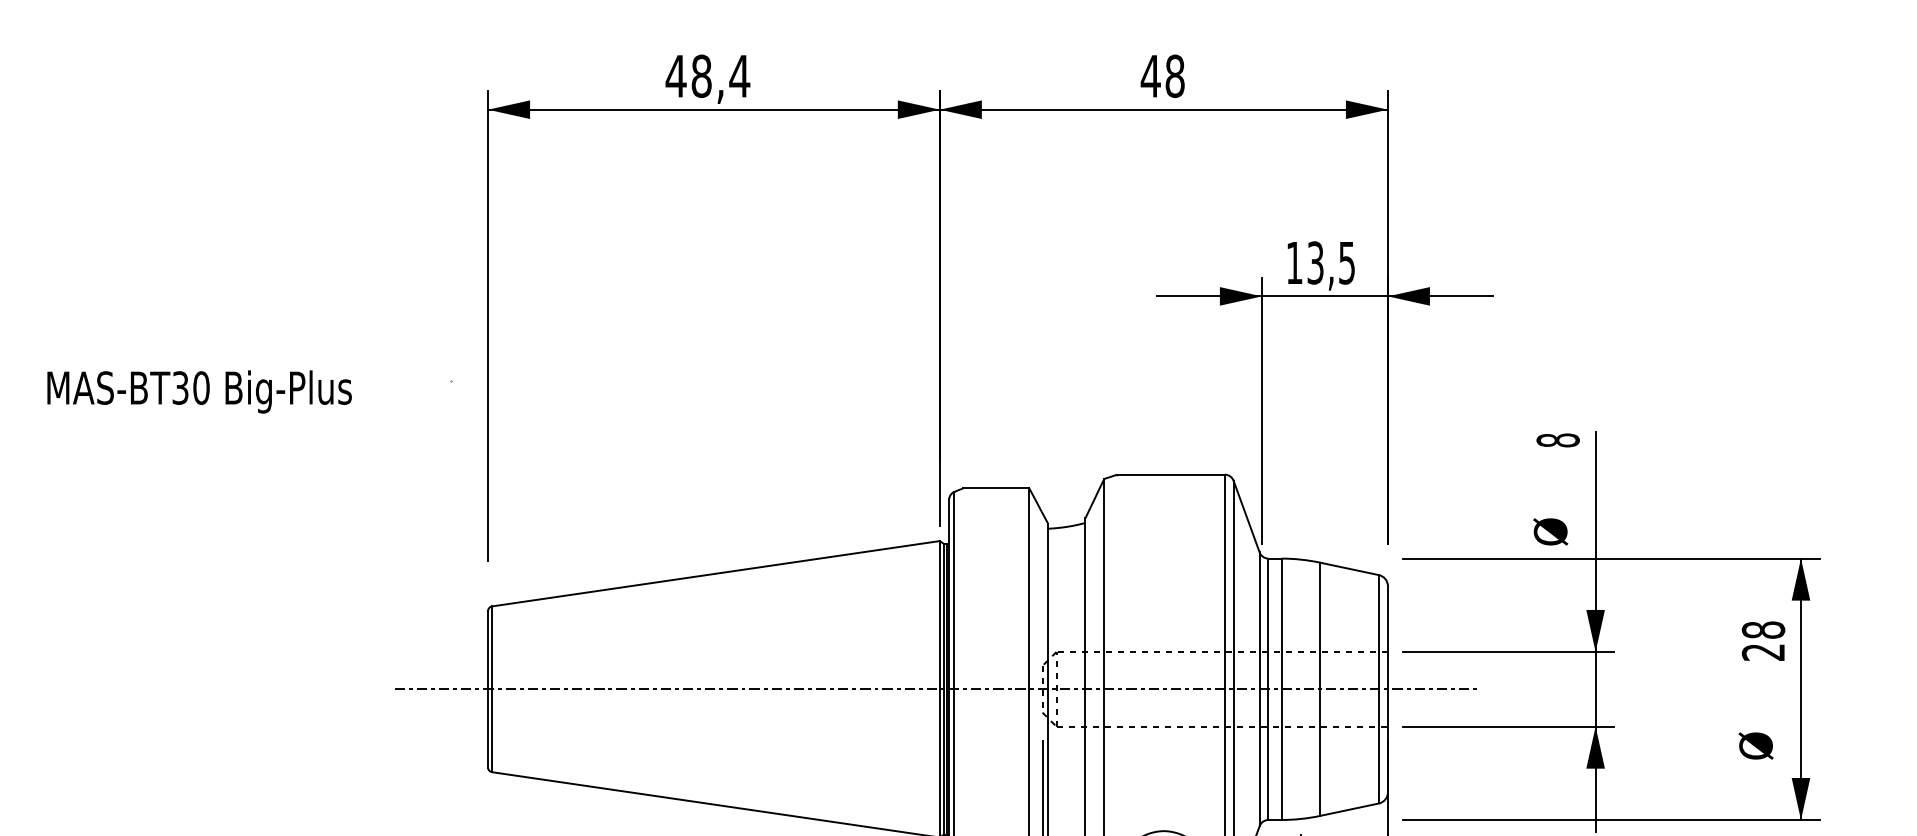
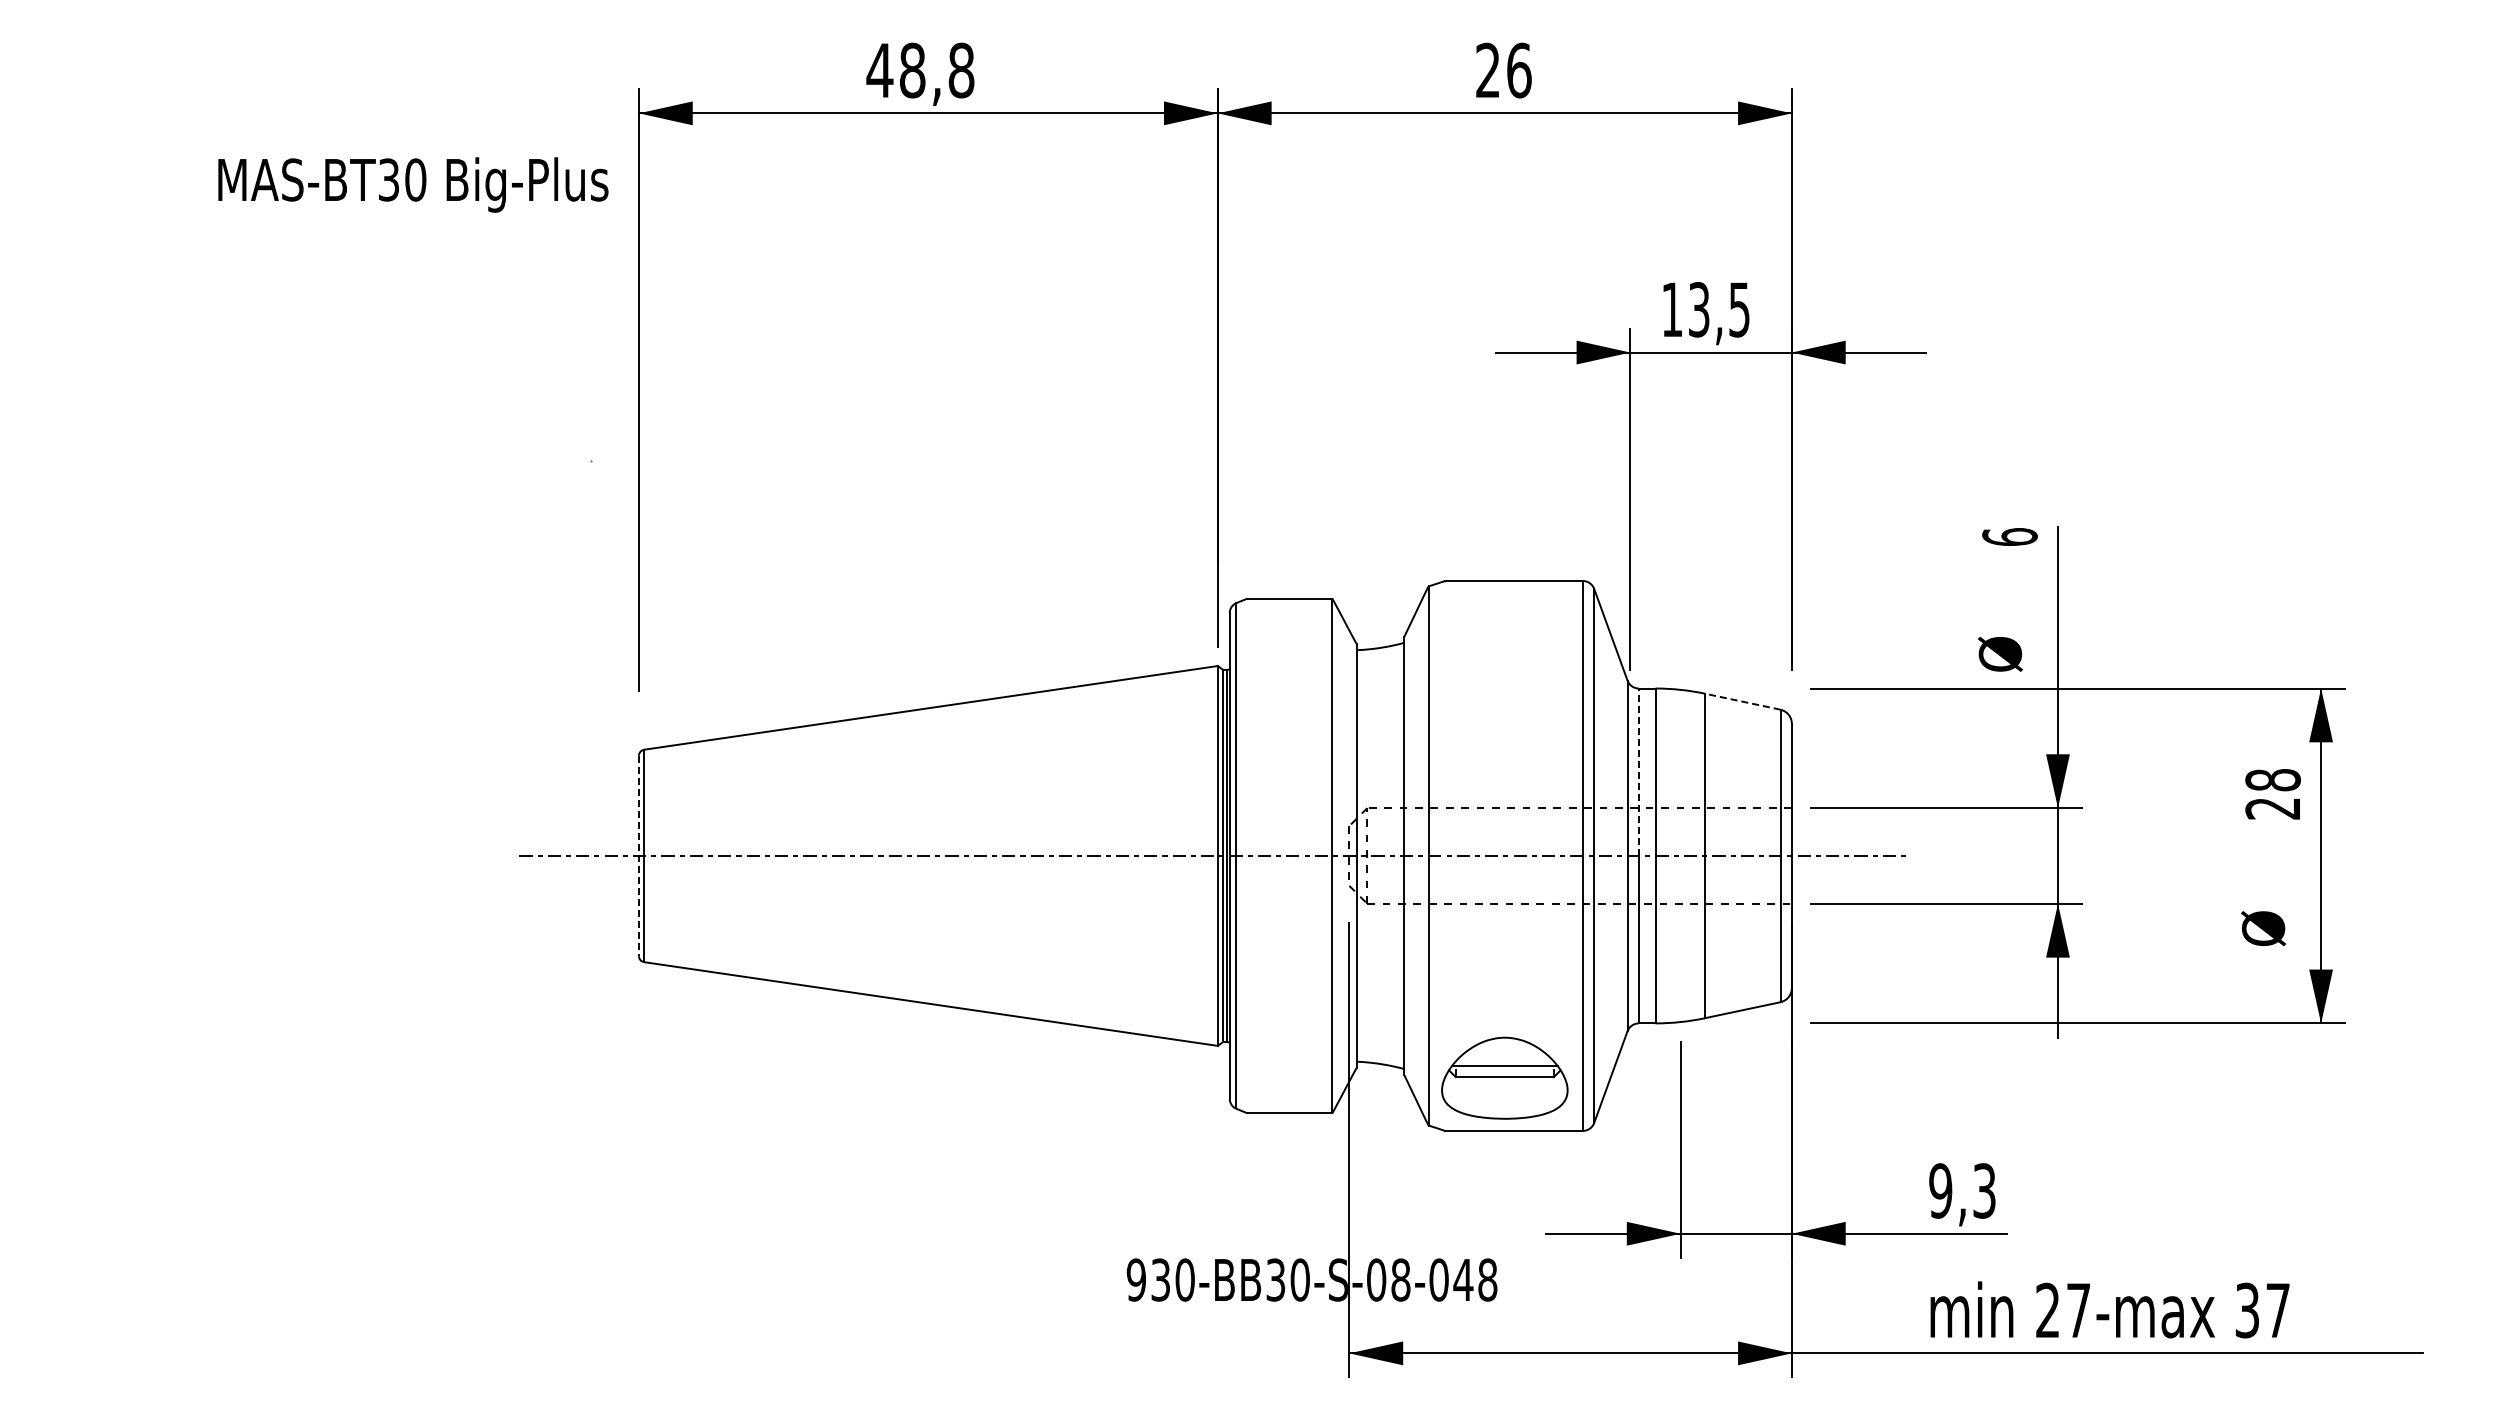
text: (739, 76) -> (961, 70), 48,4 -> 48,8
text: (1162, 76) -> (1503, 70), 48 -> 26
text: (199, 391) -> (413, 184), moved
text: (1557, 440) -> (2009, 537), 8 -> 6
line: (1349, 568) -> (1742, 701), solid -> dashed
line: (1268, 624) -> (1638, 772), solid -> dashed
line: (487, 689) -> (638, 856), solid -> dashed

